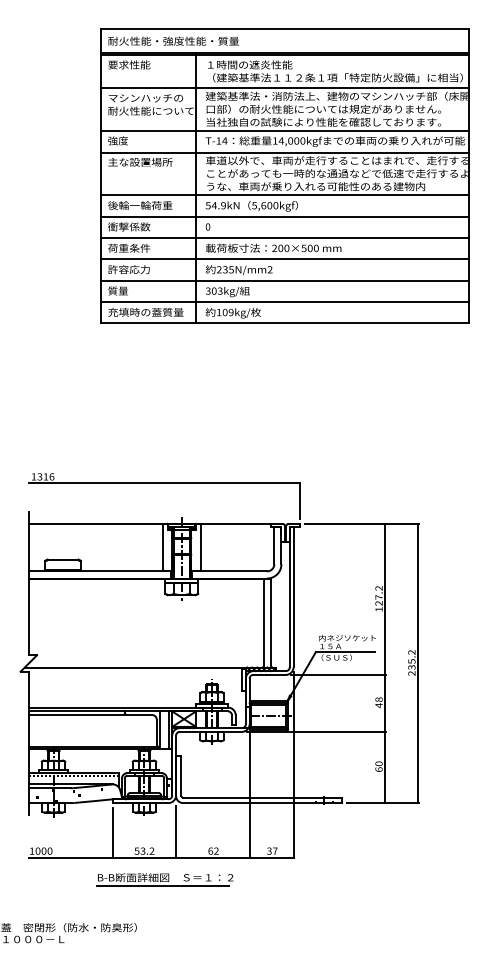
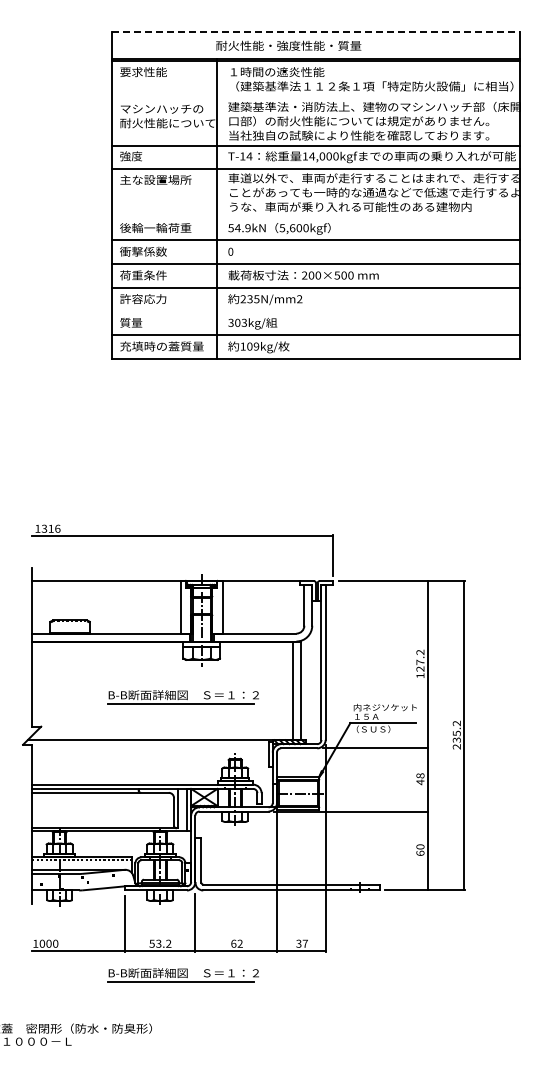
line: (284, 29) -> (315, 32), solid -> dashed
text: (173, 40) -> (288, 45), moved
line: (284, 88) -> (315, 98), removed
line: (284, 195) -> (315, 216), removed
line: (284, 280) -> (315, 311), removed
part: (164, 629) -> (182, 697), added

